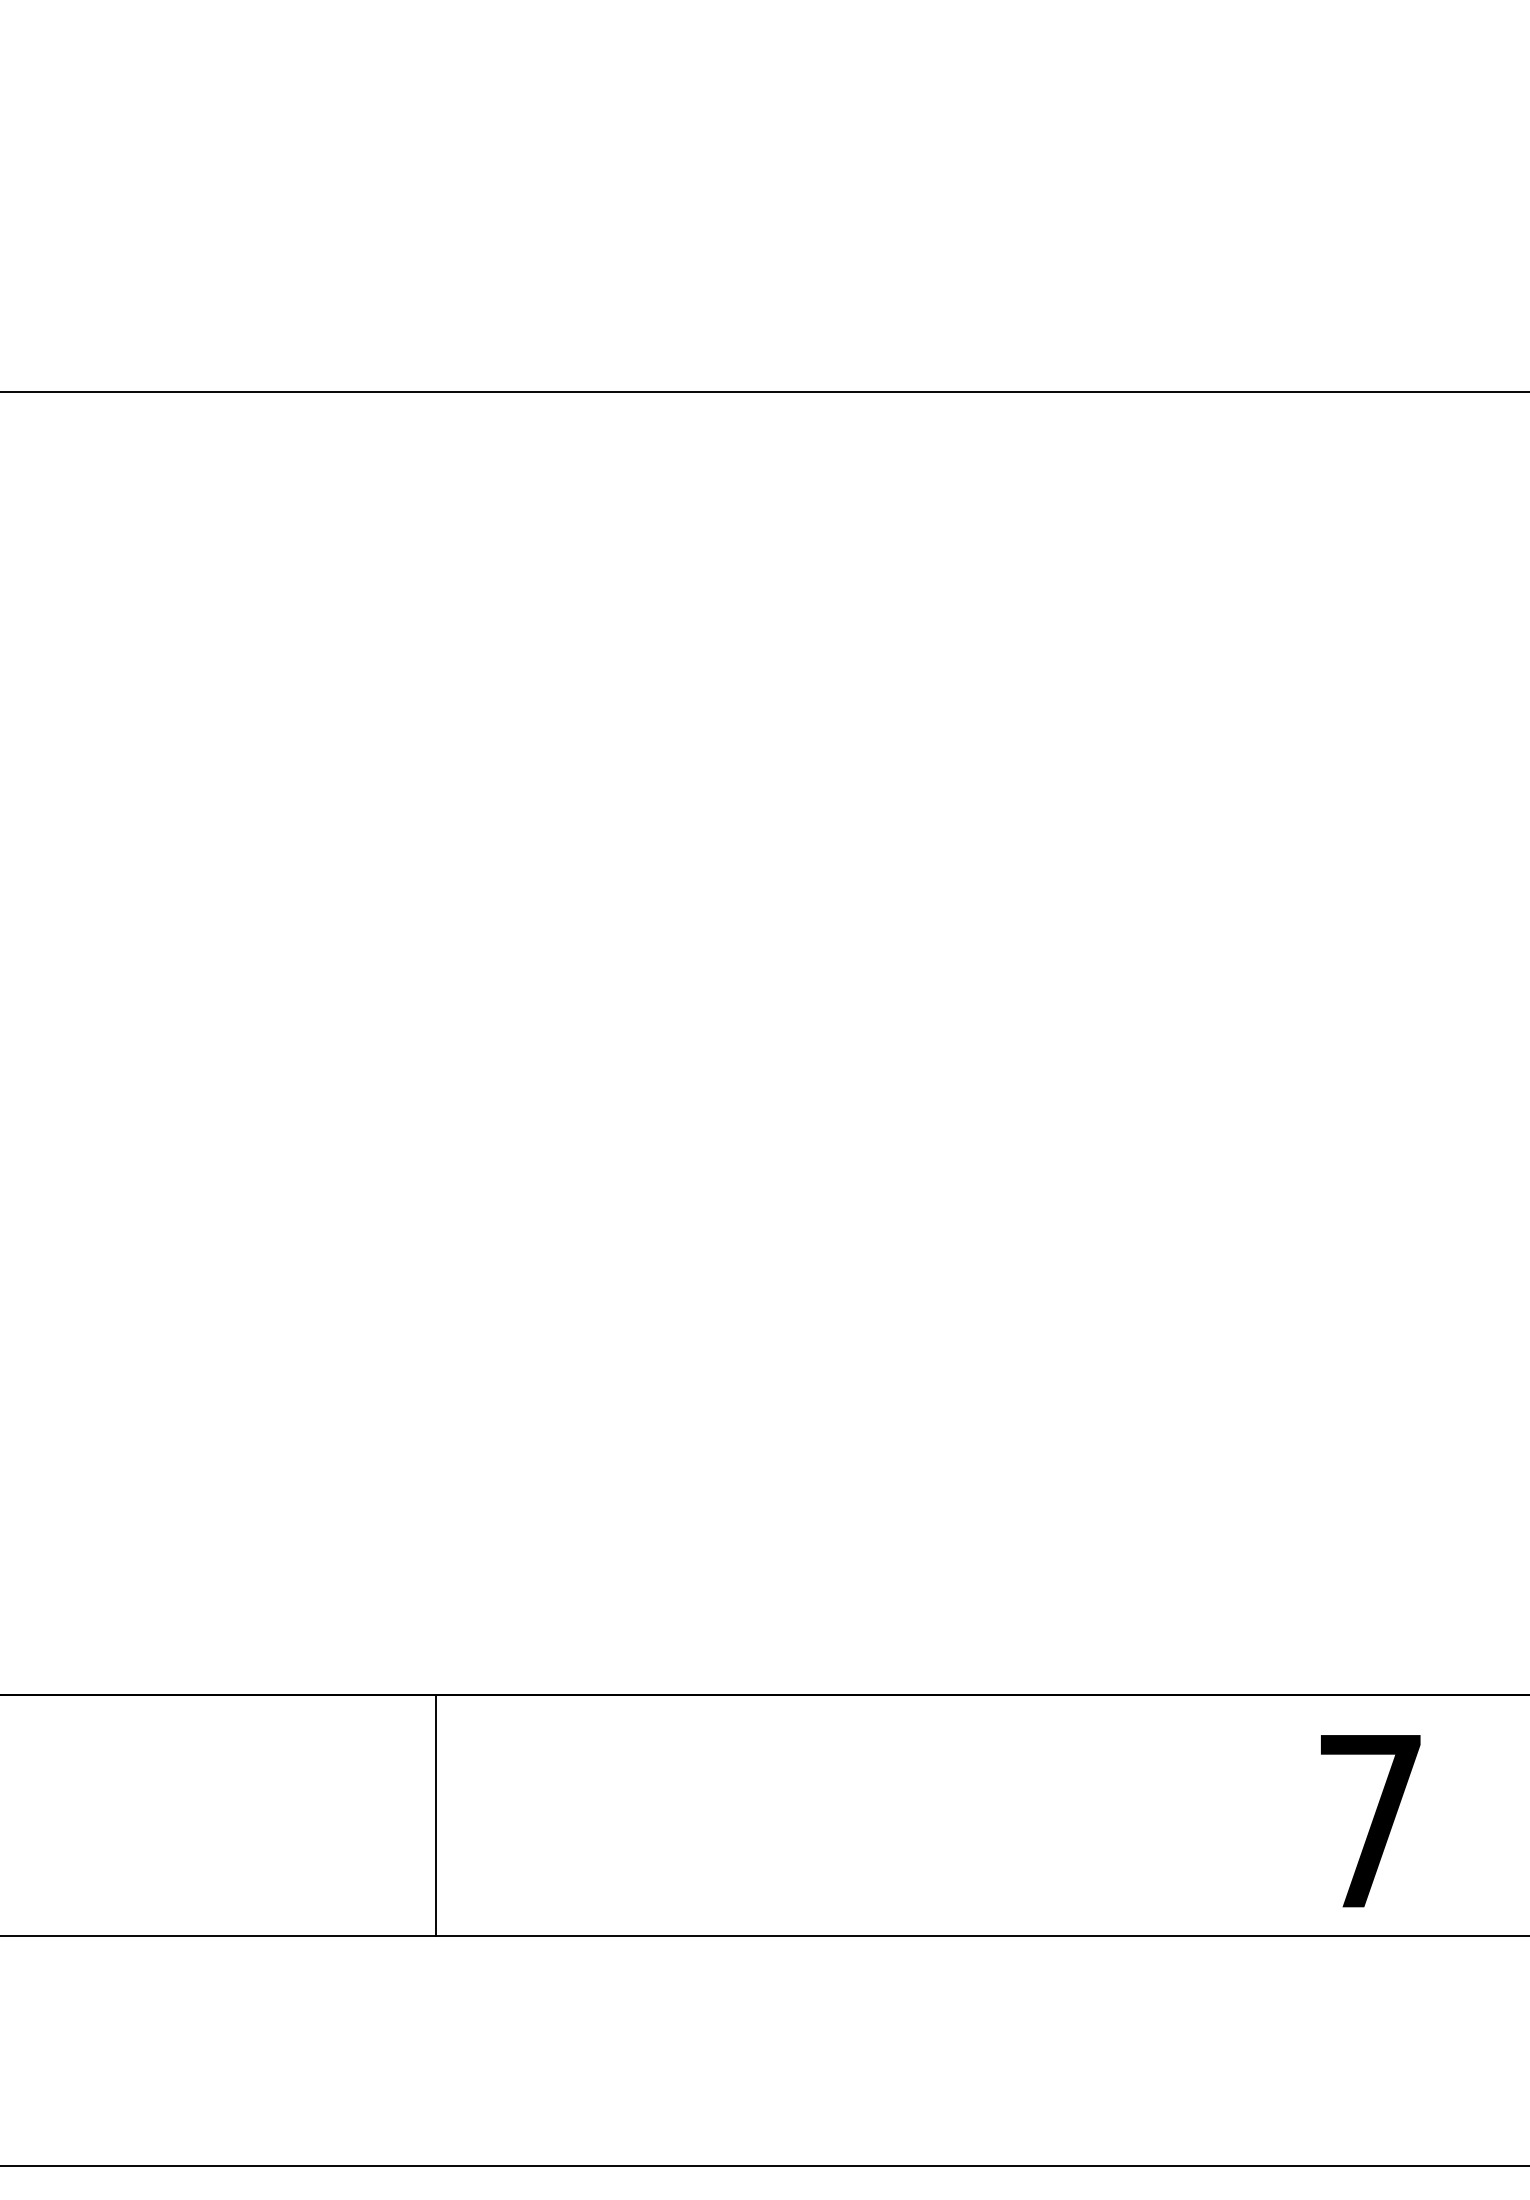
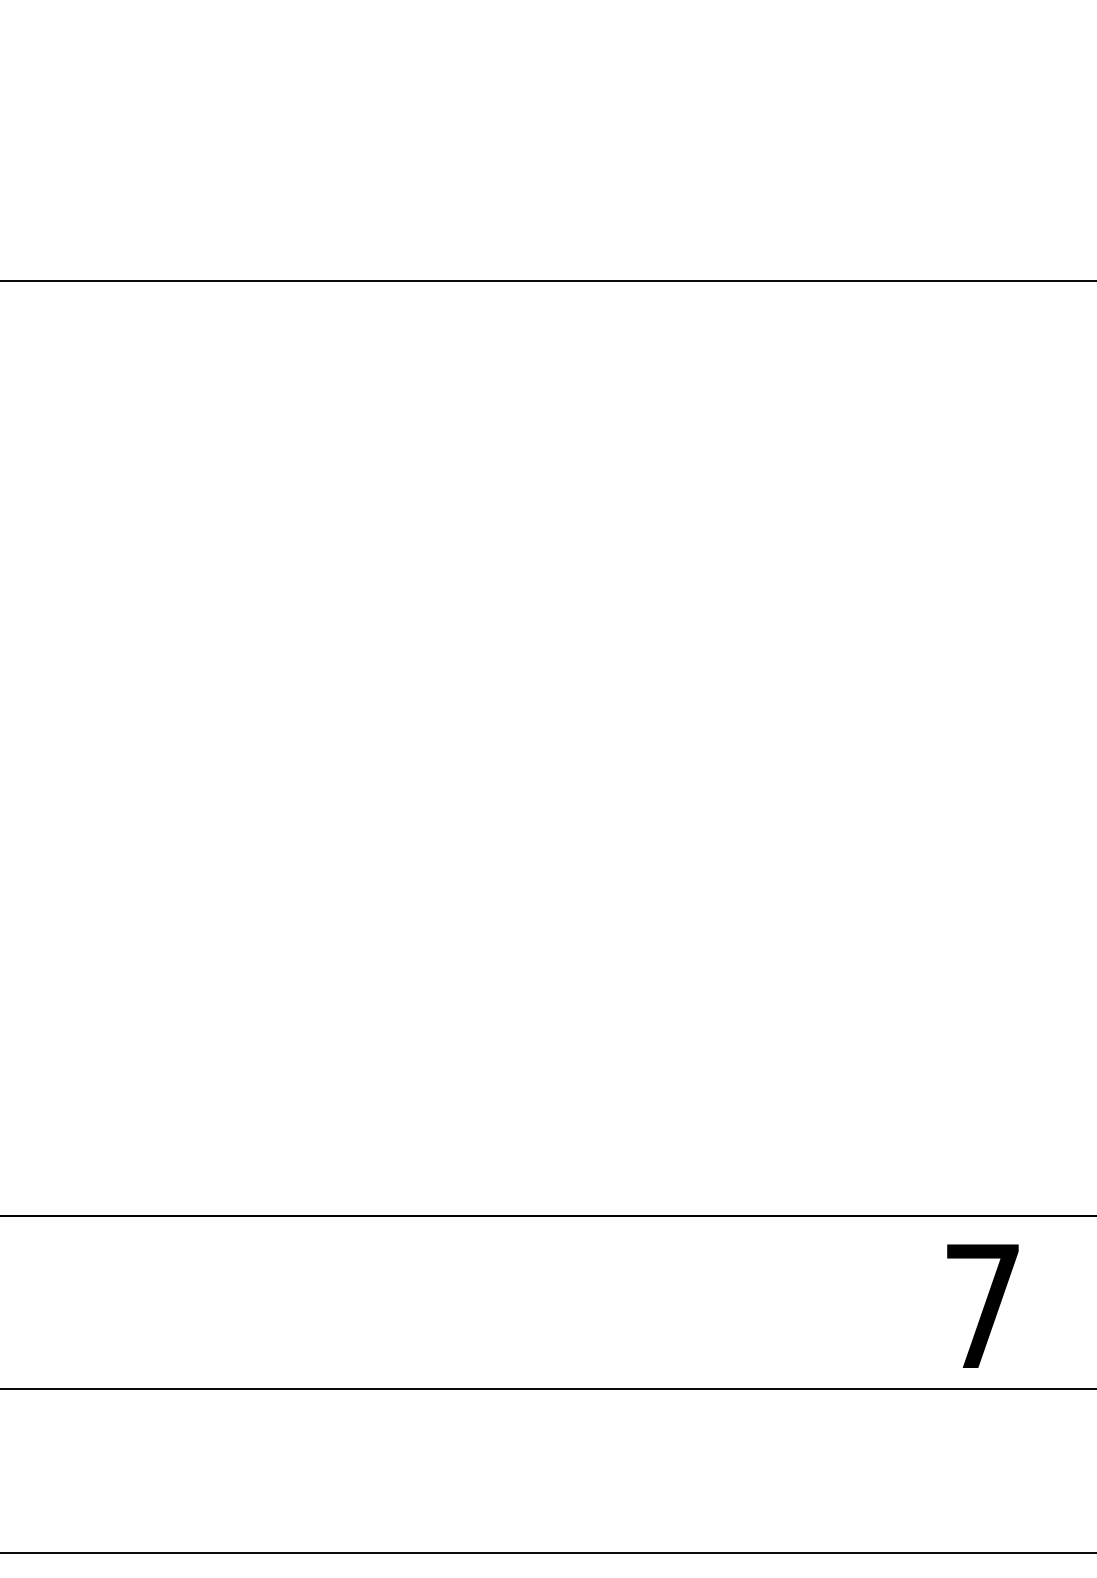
line: (435, 1815) -> (312, 1302), removed

